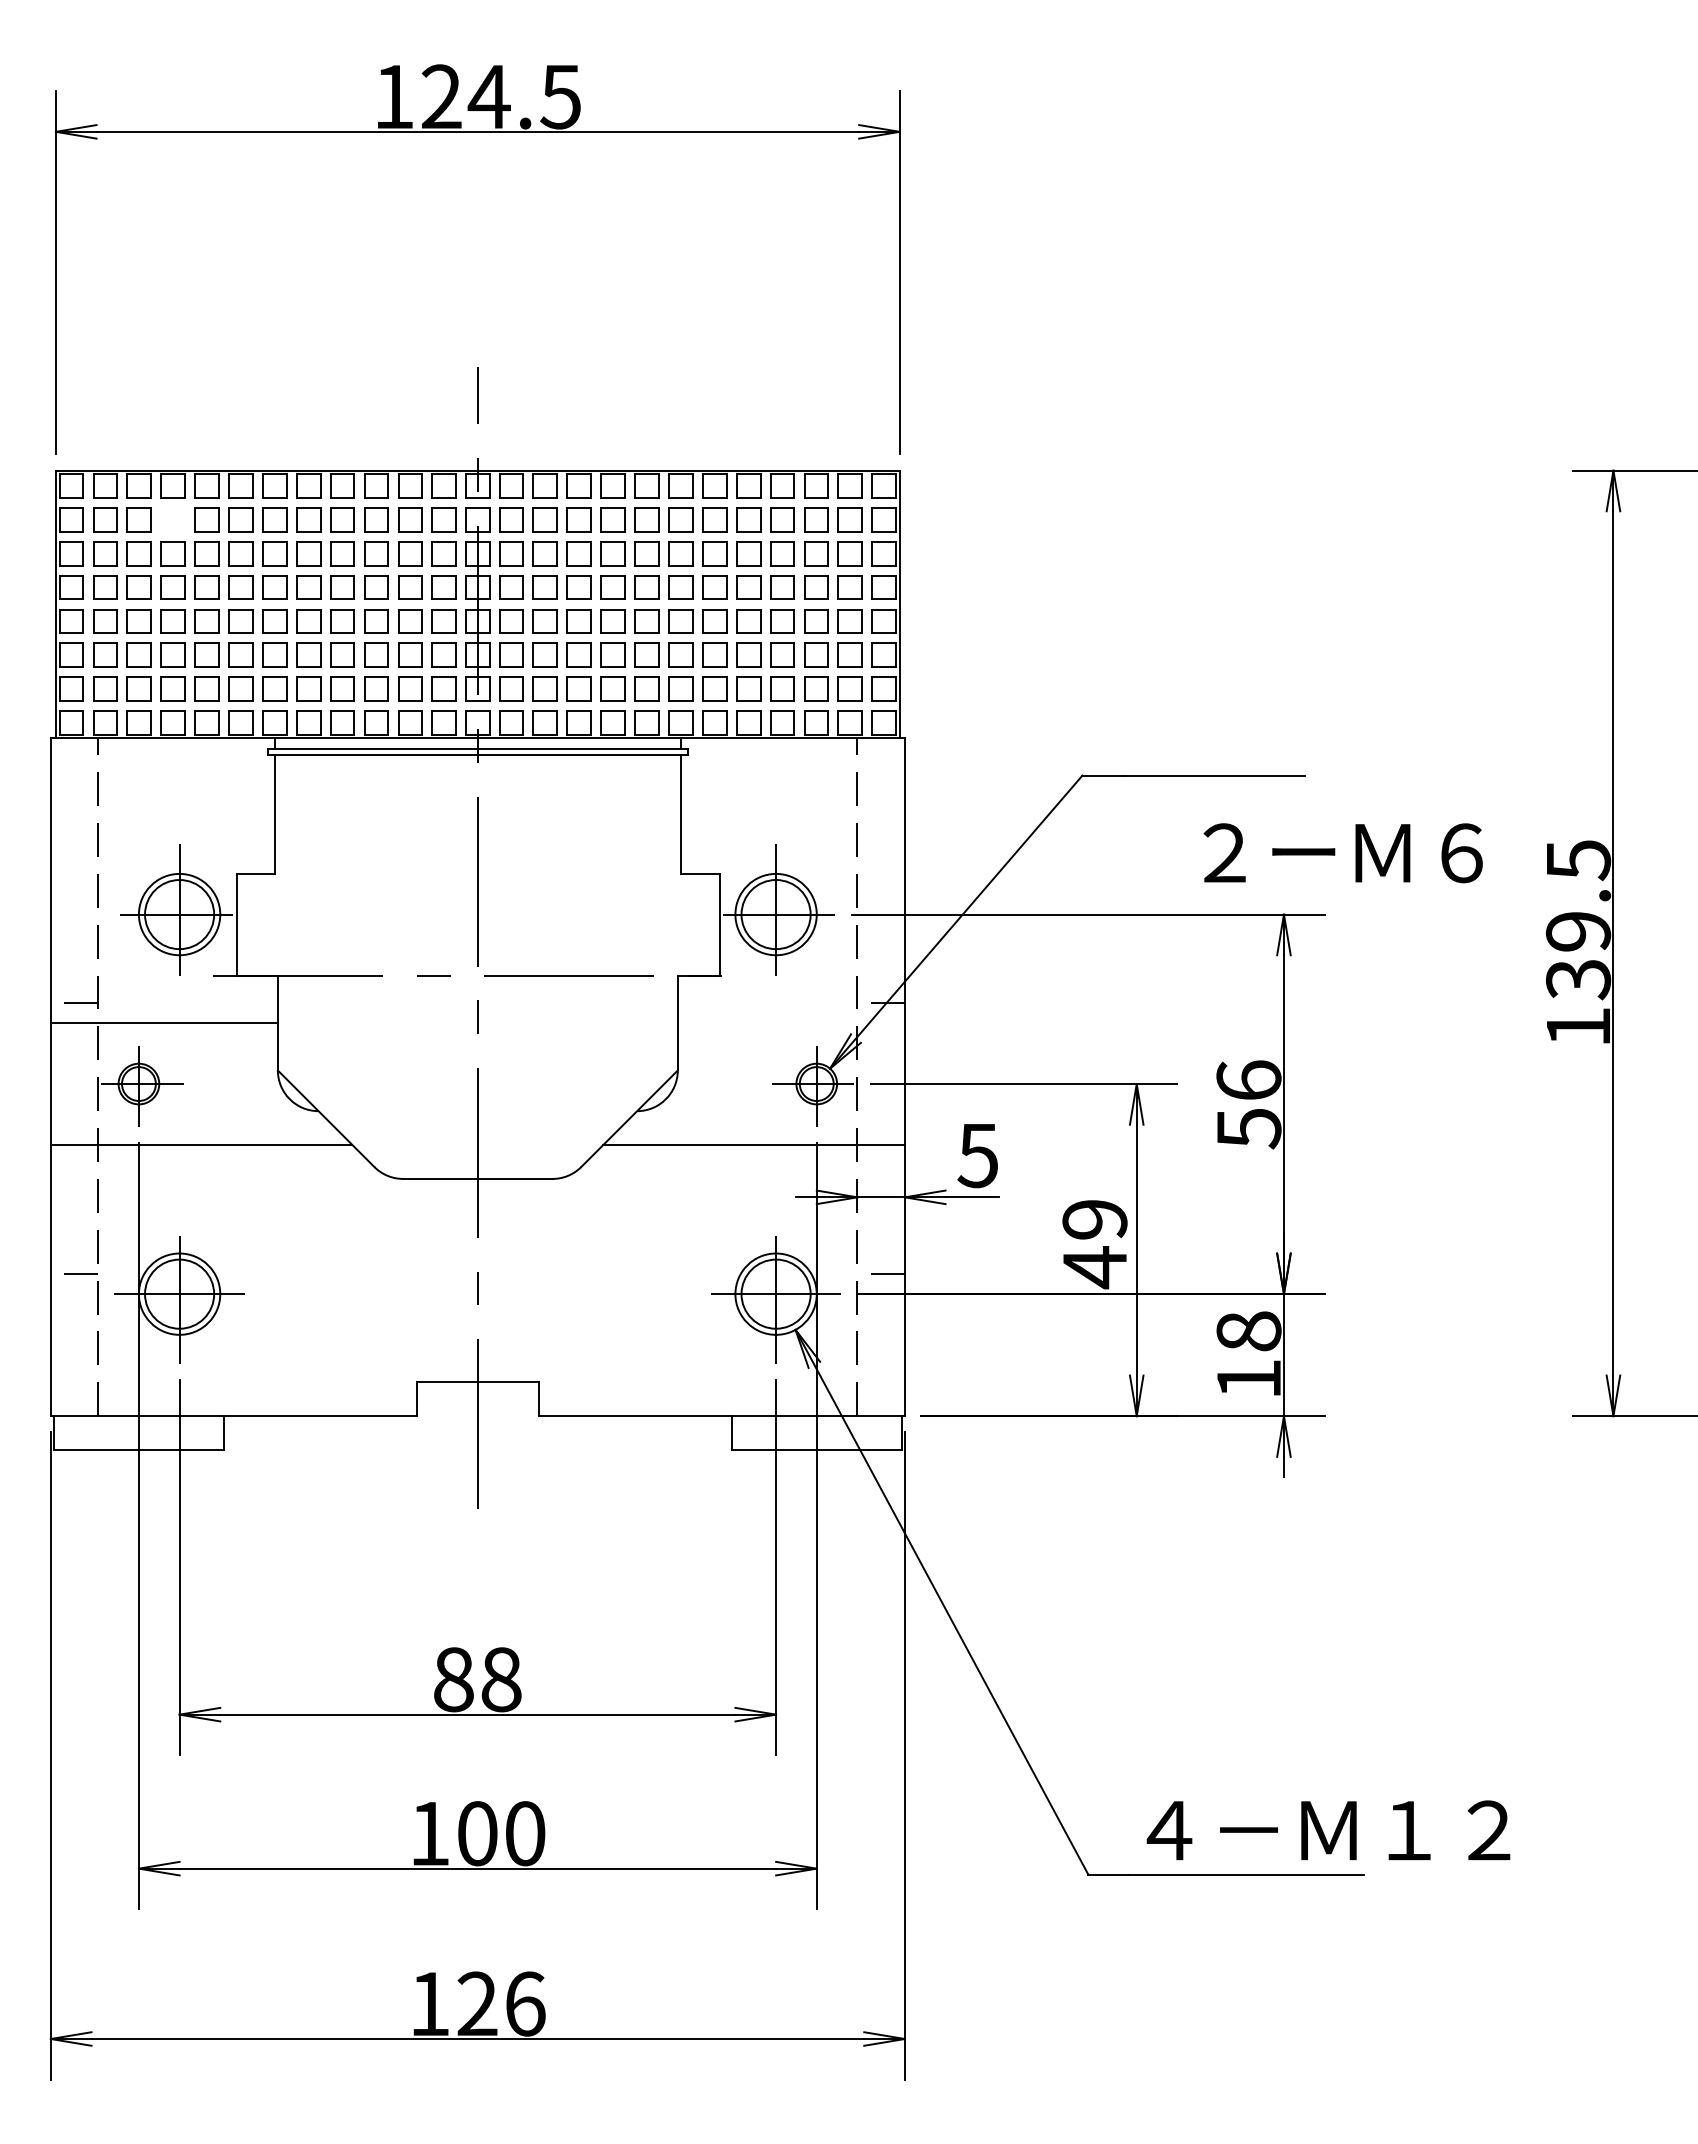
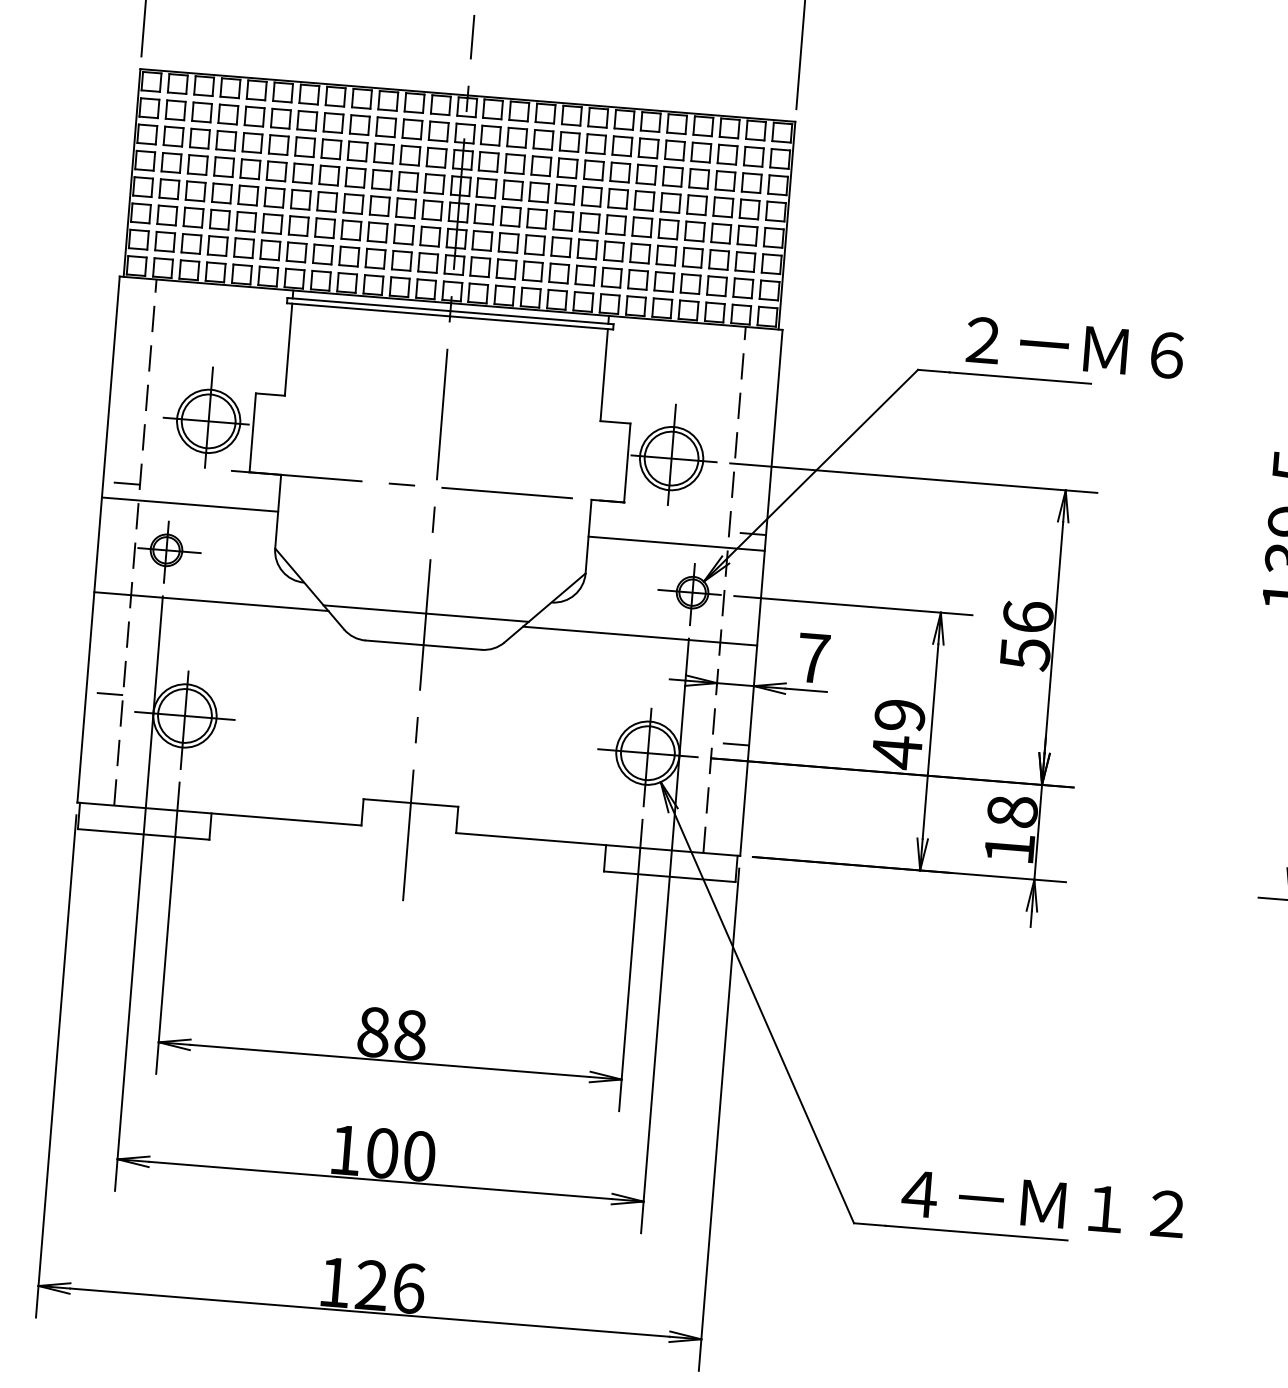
part: (172, 519) -> (227, 114), added
text: (1342, 853) -> (1074, 348), moved
line: (790, 1023) -> (675, 544), added
line: (477, 1138) -> (425, 613), added
text: (977, 1156) -> (812, 658), 5 -> 7

